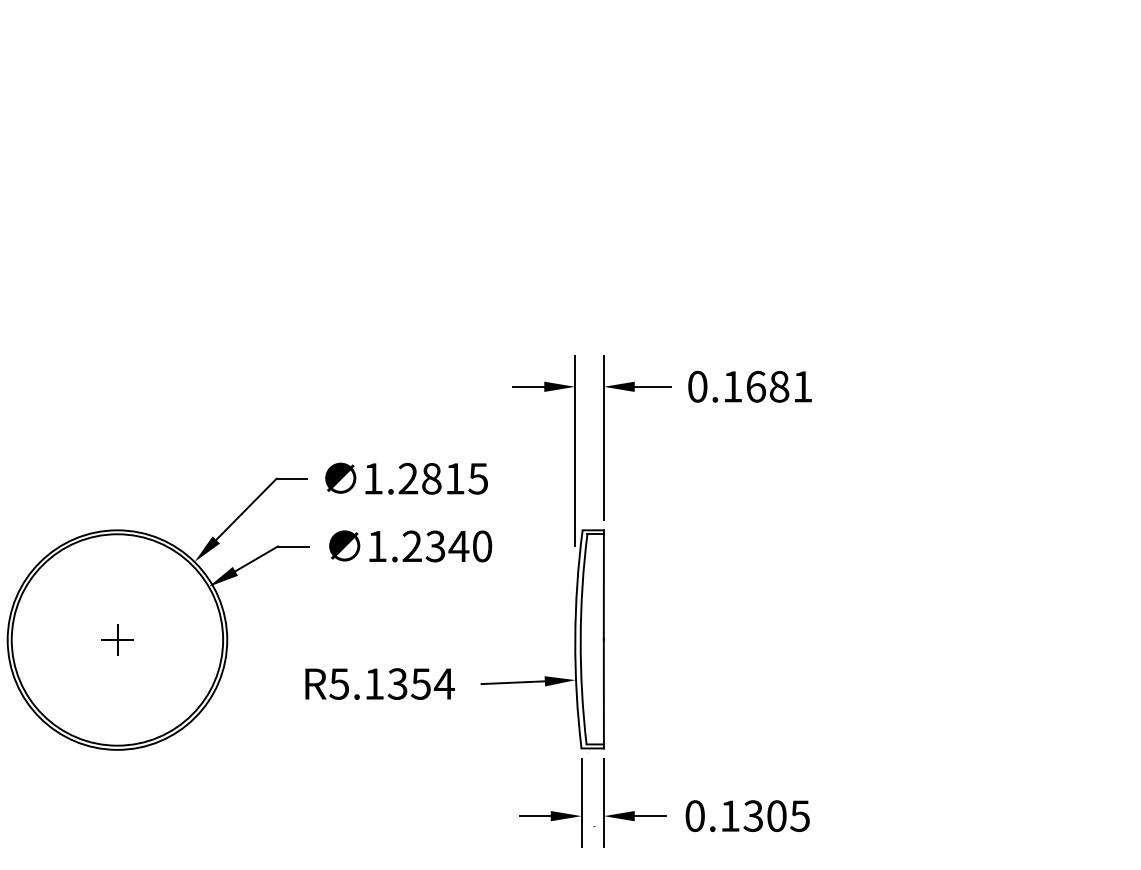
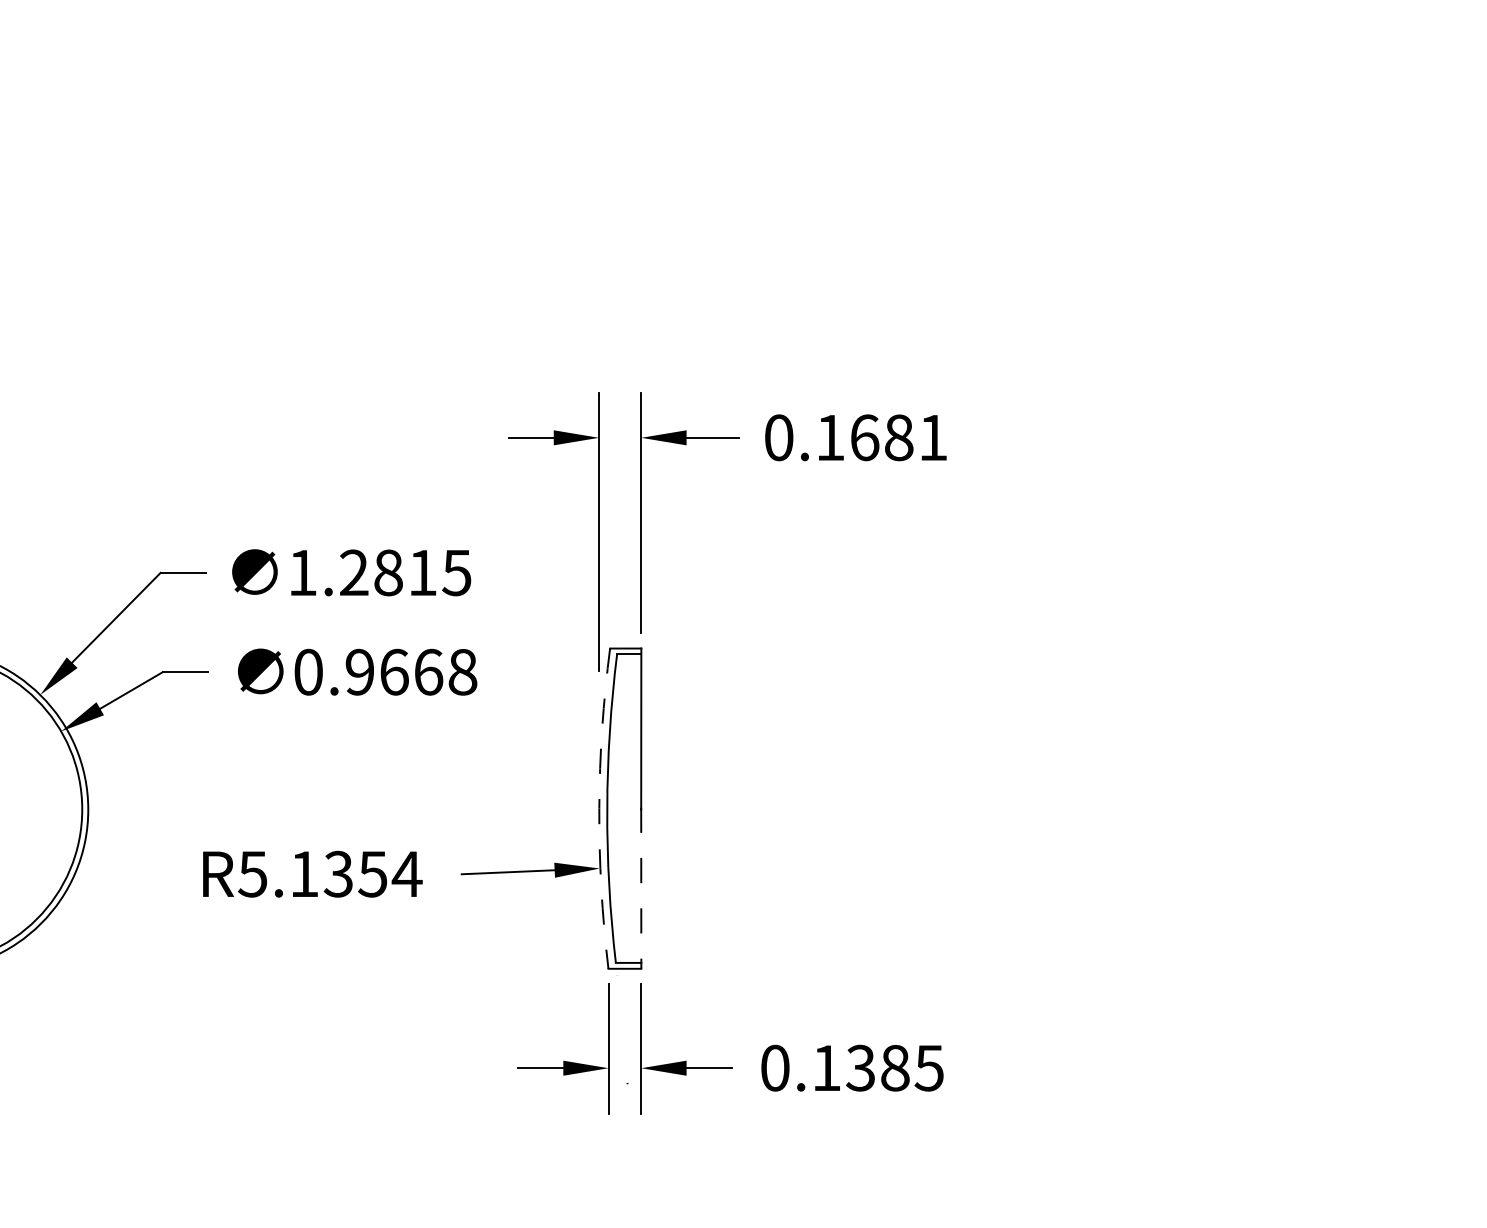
text: (429, 546) -> (385, 672), 1.2340 -> 0.9668
arc: (575, 639) -> (599, 808), solid -> dashed
line: (603, 693) -> (640, 888), solid -> dashed
text: (776, 815) -> (894, 1067), 0.1305 -> 0.1385

